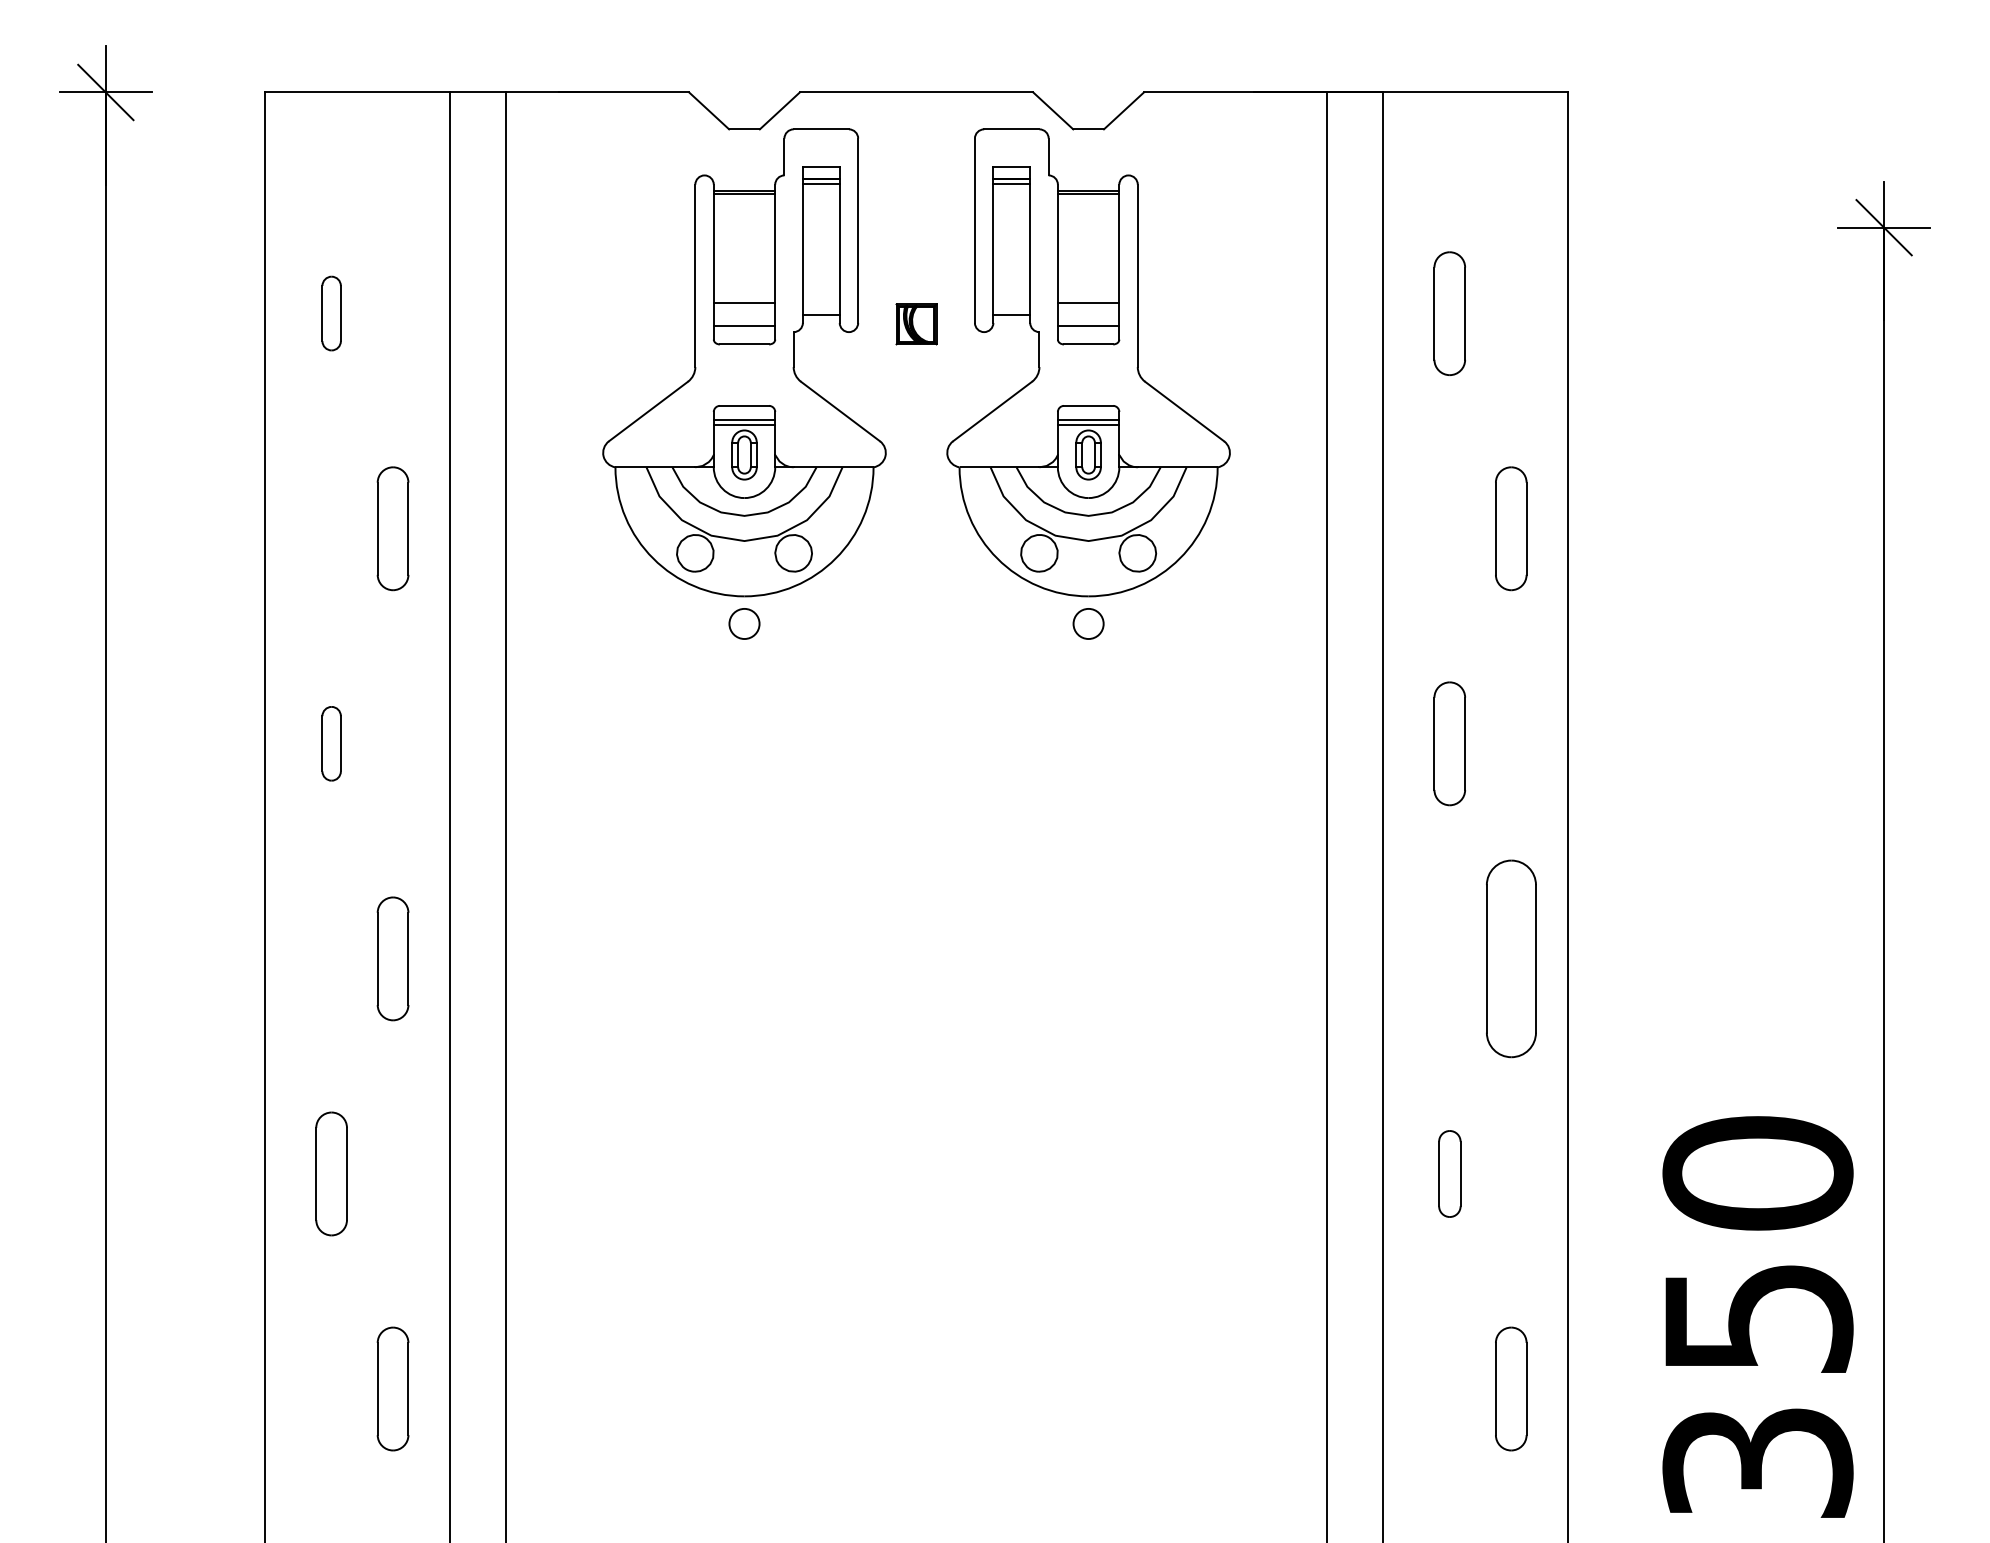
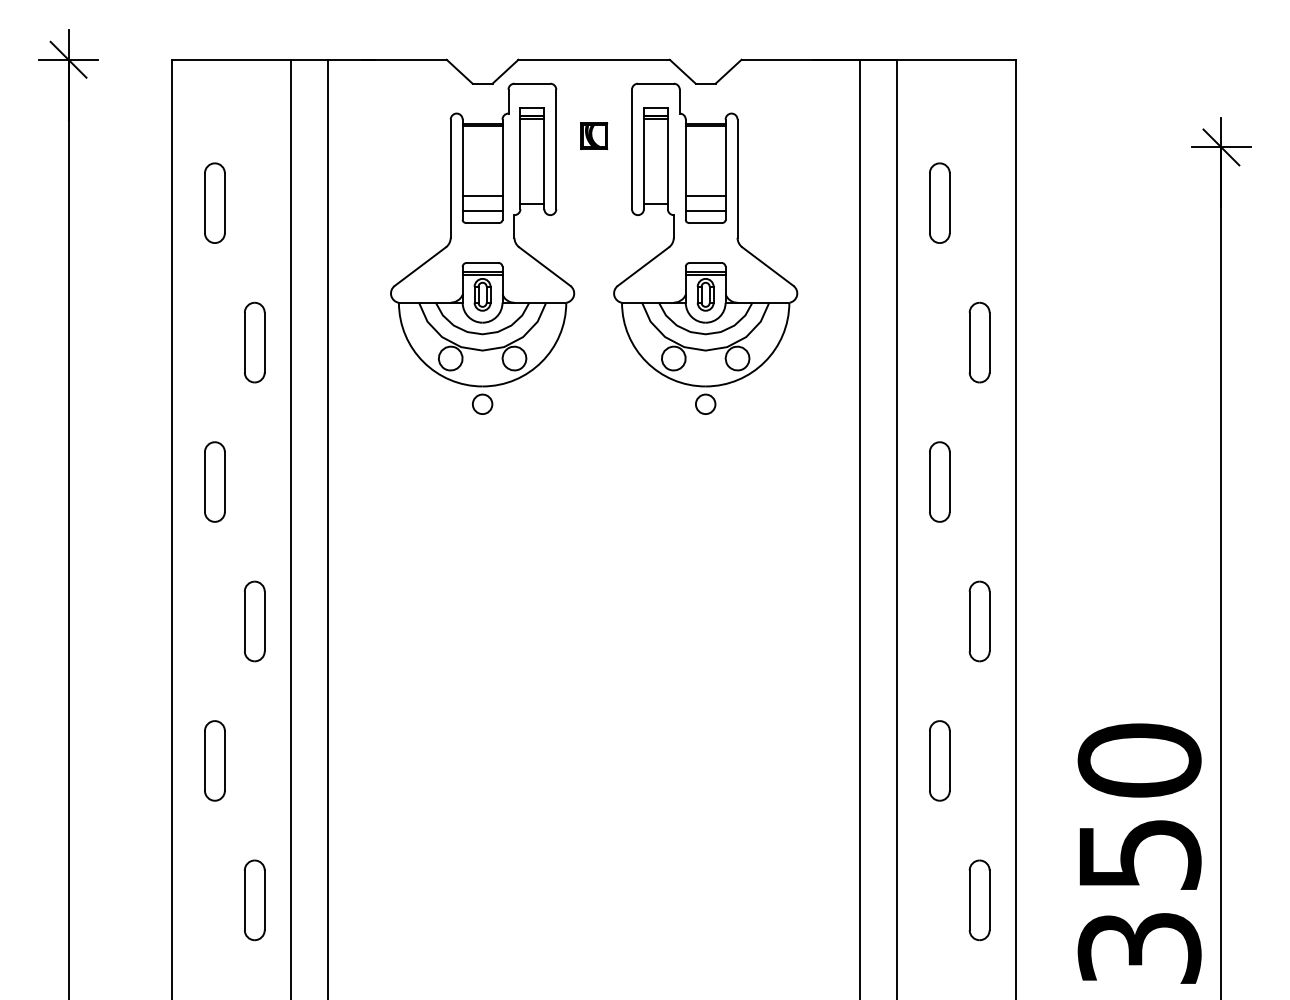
part: (330, 312) -> (214, 202), size x1.67
part: (917, 324) -> (594, 136), moved
part: (330, 742) -> (214, 481), size x1.67
part: (1510, 958) -> (979, 621), size x0.62
part: (1449, 1173) -> (939, 760), size x1.43

